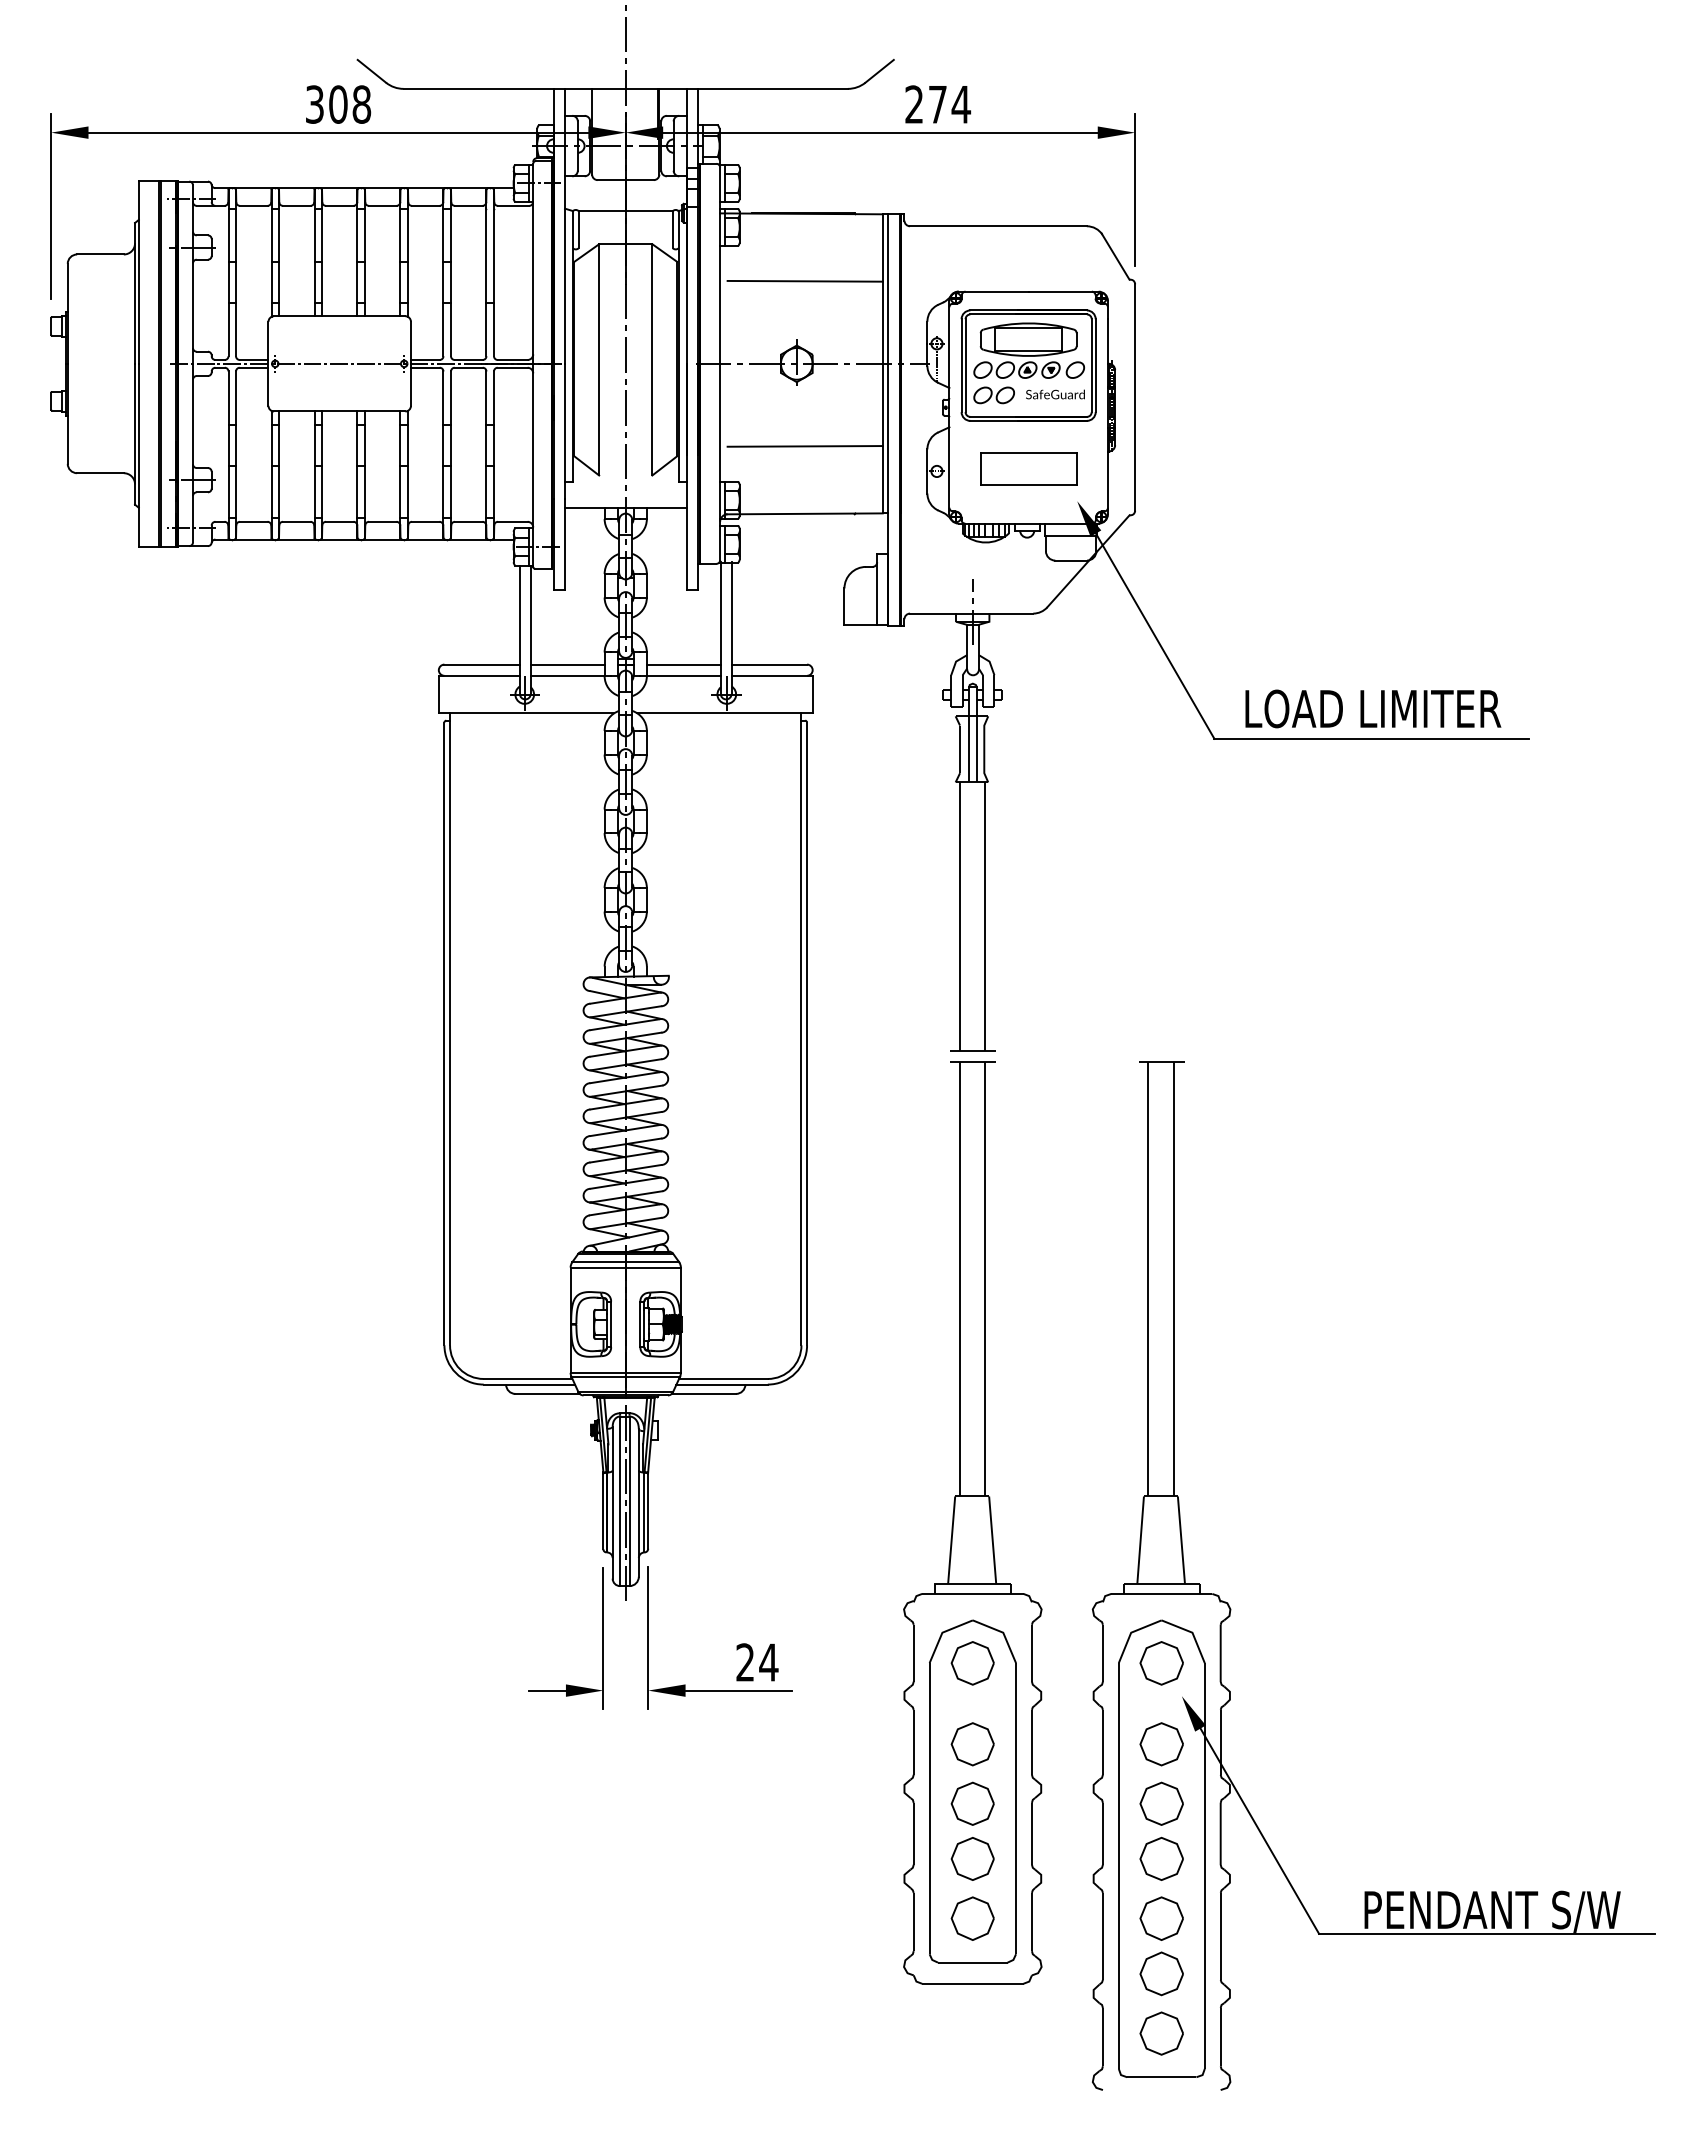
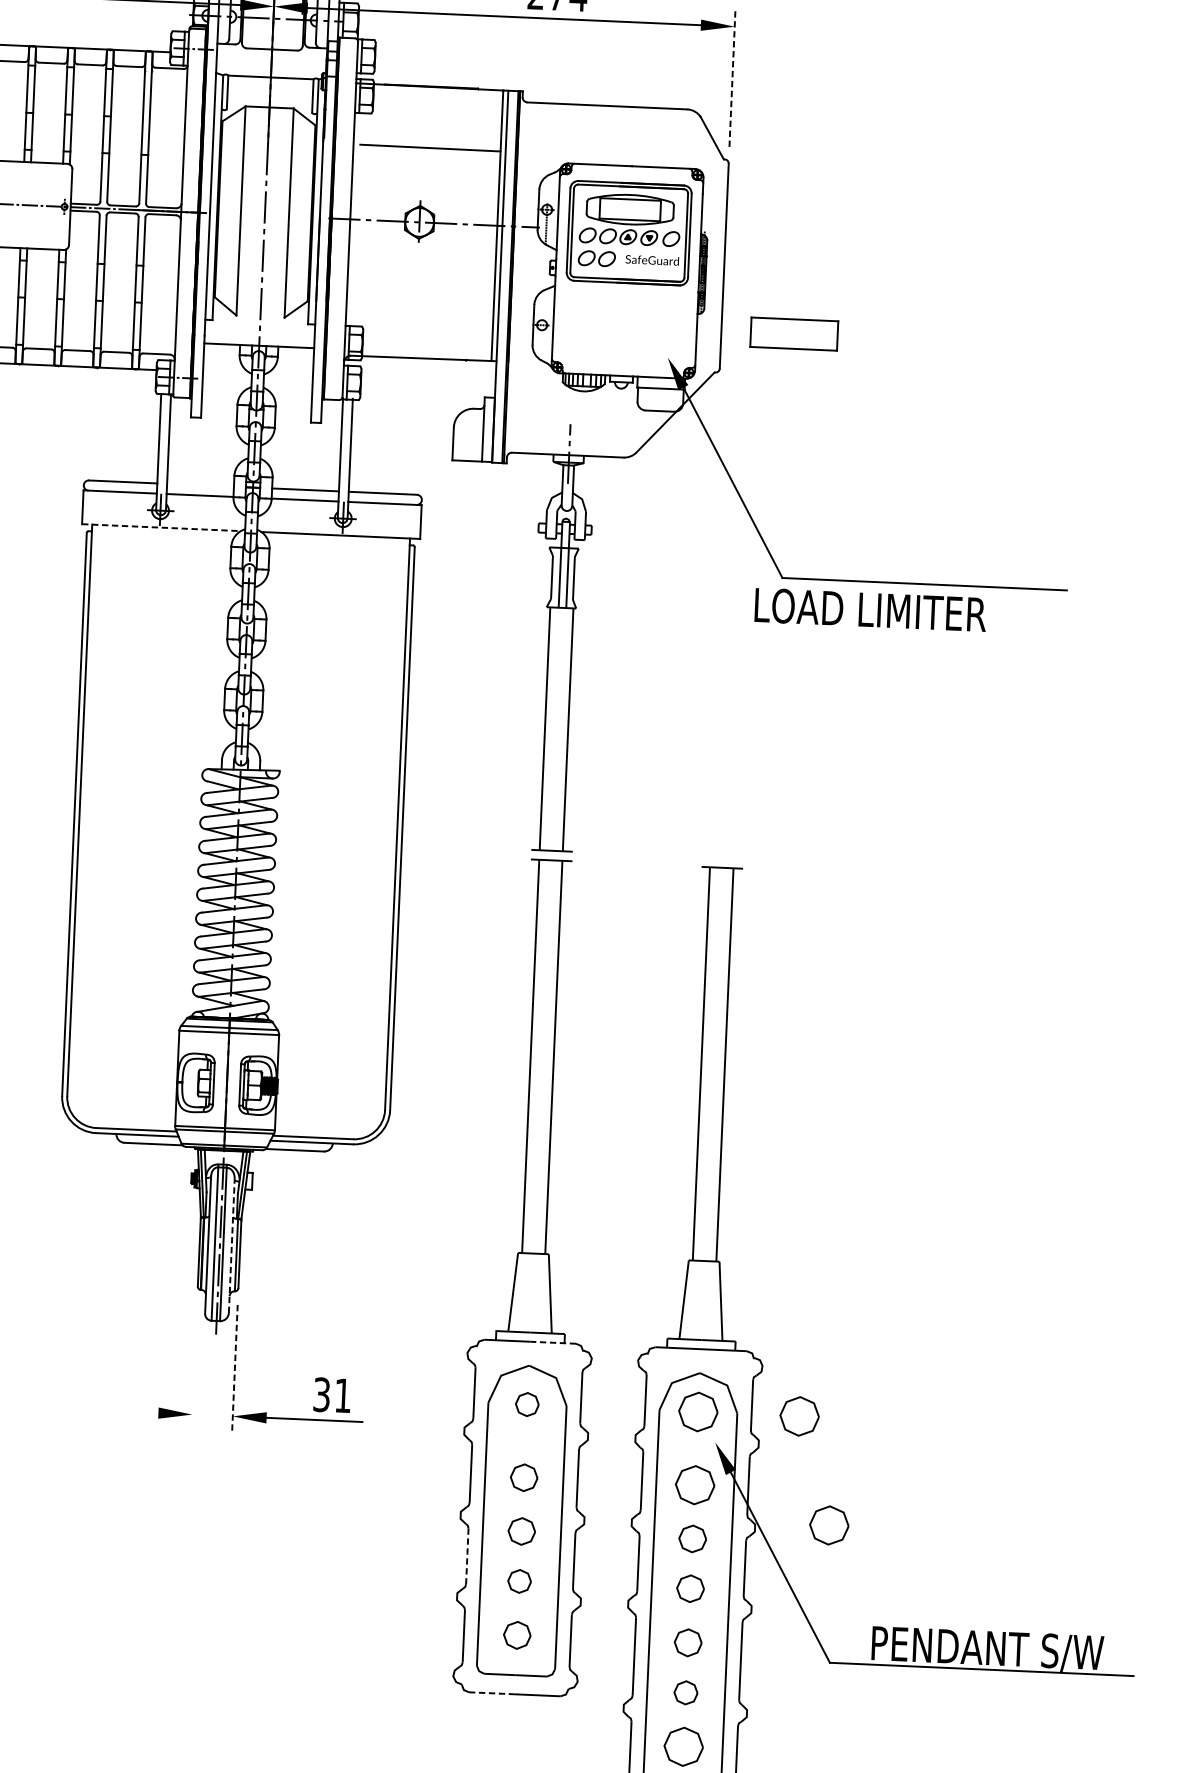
line: (1135, 189) -> (732, 78), solid -> dashed
line: (804, 446) -> (423, 297), removed
part: (1028, 468) -> (794, 333), moved
line: (567, 664) -> (200, 485), removed
text: (1373, 708) -> (870, 609), moved
line: (526, 713) -> (161, 527), solid -> dashed
line: (638, 1502) -> (231, 1245), solid -> dashed
line: (997, 1593) -> (552, 1342), solid -> dashed
line: (603, 1638) -> (194, 1367), removed
line: (648, 1638) -> (235, 1369), solid -> dashed
text: (757, 1662) -> (332, 1395), 24 -> 31
part: (972, 1663) -> (527, 1404), size x0.6
part: (1273, 1663) -> (799, 1416), added
line: (546, 1690) -> (140, 1412), removed
part: (972, 1744) -> (523, 1477), size x0.7
part: (1311, 1782) -> (829, 1525), added
part: (972, 1803) -> (521, 1531), size x0.7
part: (1161, 1803) -> (692, 1538), size x0.7
line: (913, 1833) -> (467, 1556), solid -> dashed
part: (972, 1858) -> (519, 1581), size x0.6
part: (1161, 1858) -> (690, 1588), size x0.7
part: (972, 1918) -> (517, 1635), size x0.7
part: (1161, 1918) -> (688, 1642), size x0.7
part: (1161, 1973) -> (685, 1692), size x0.6
line: (947, 1983) -> (491, 1693), solid -> dashed

